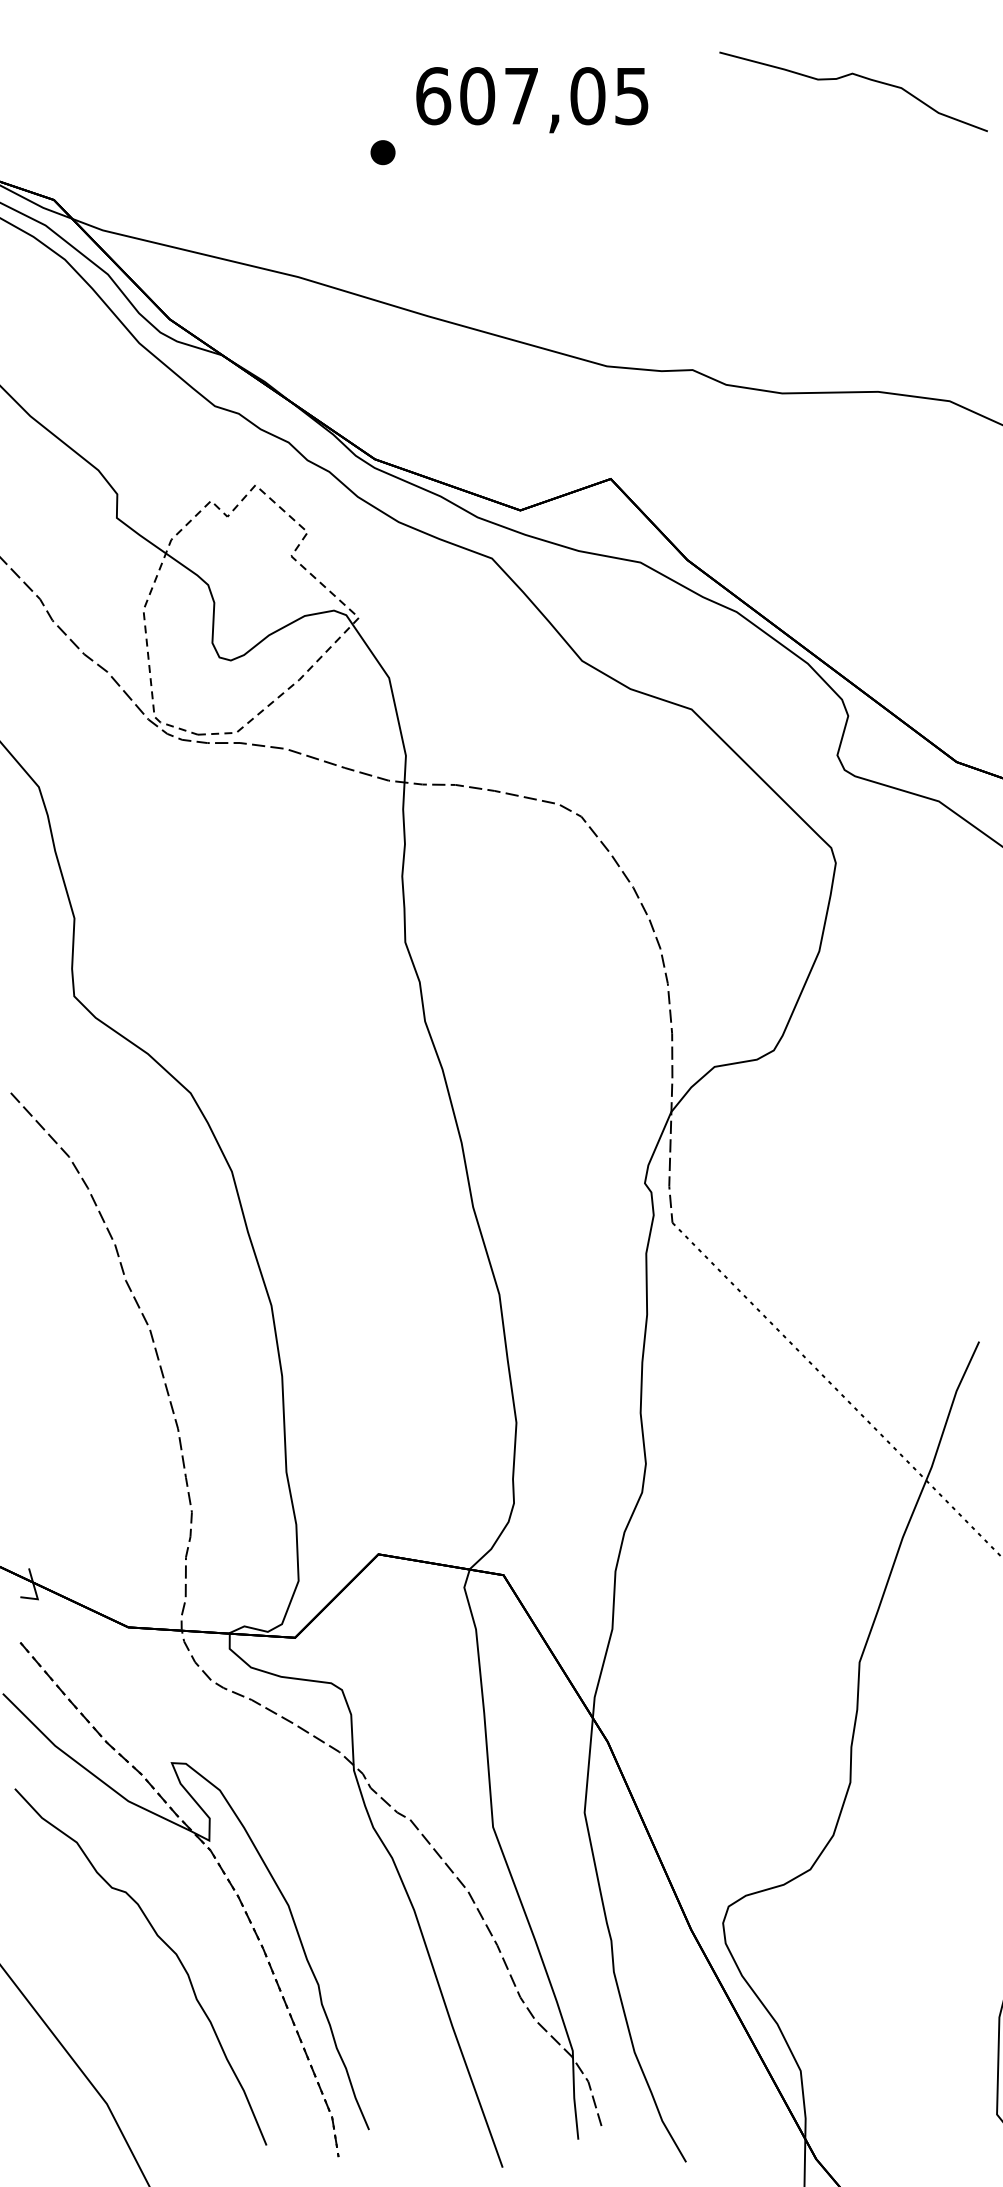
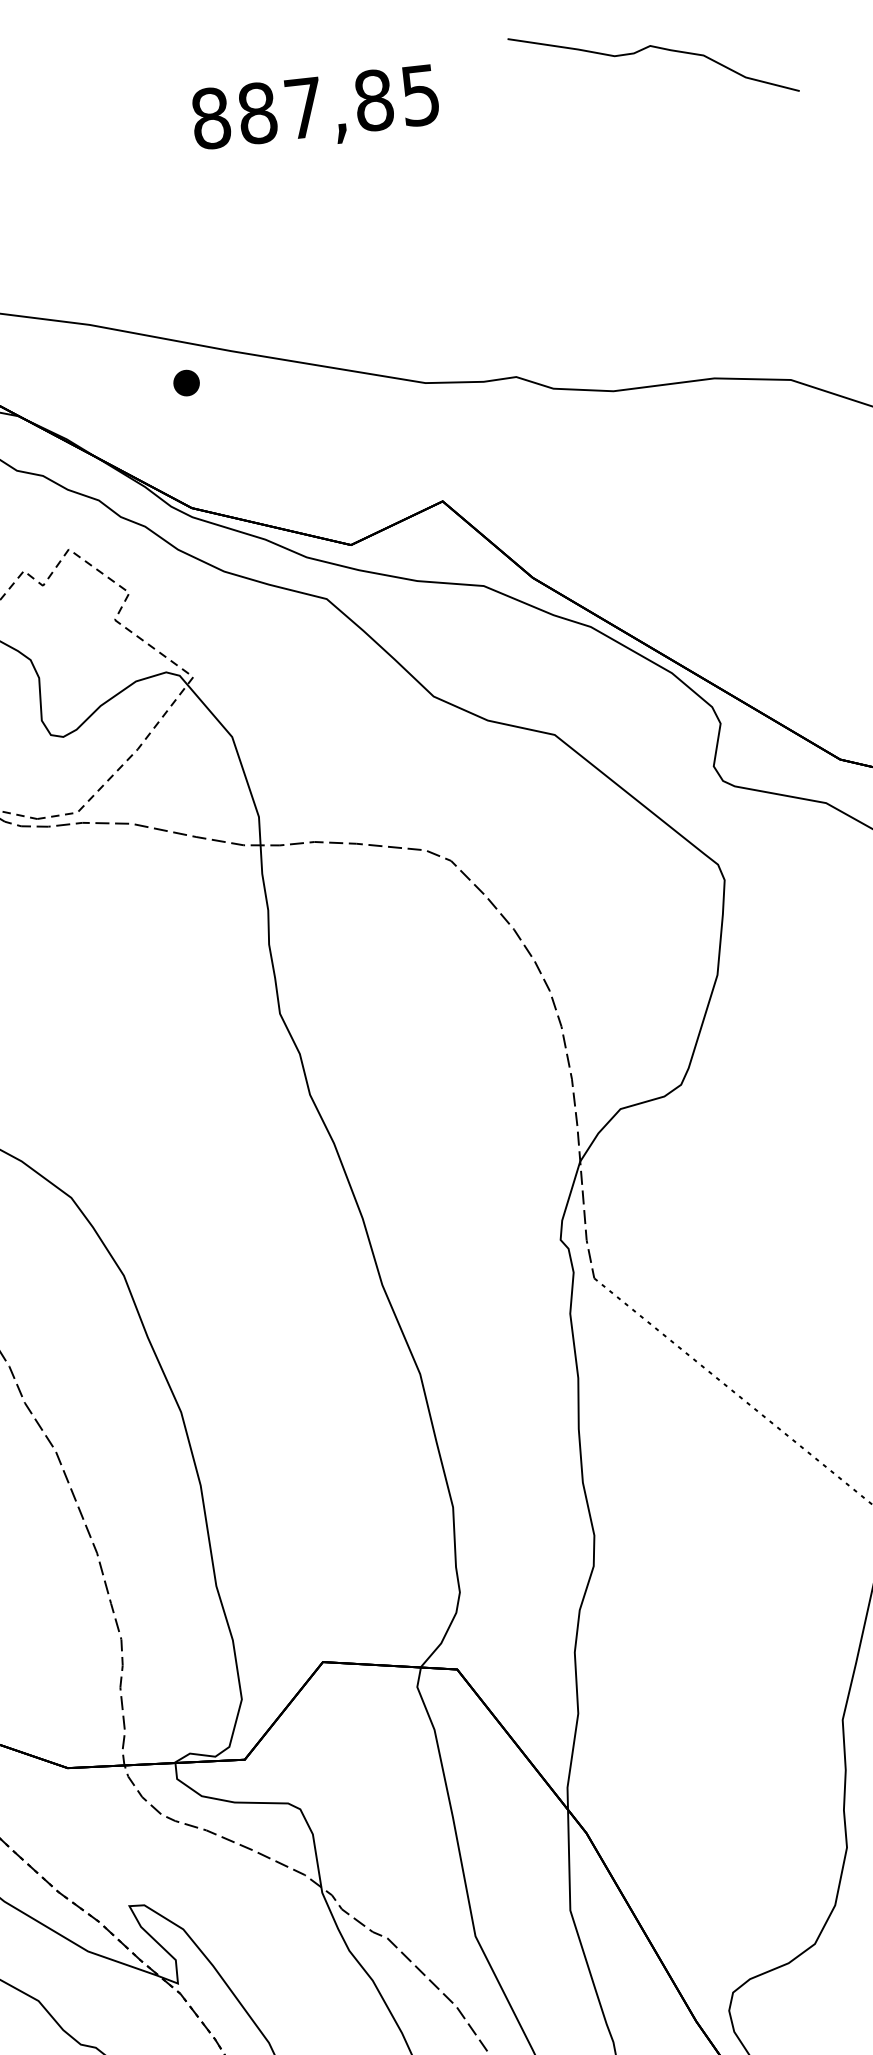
text: (510, 96) -> (292, 109), 607,05 -> 887,85
part: (382, 152) -> (186, 383), moved

